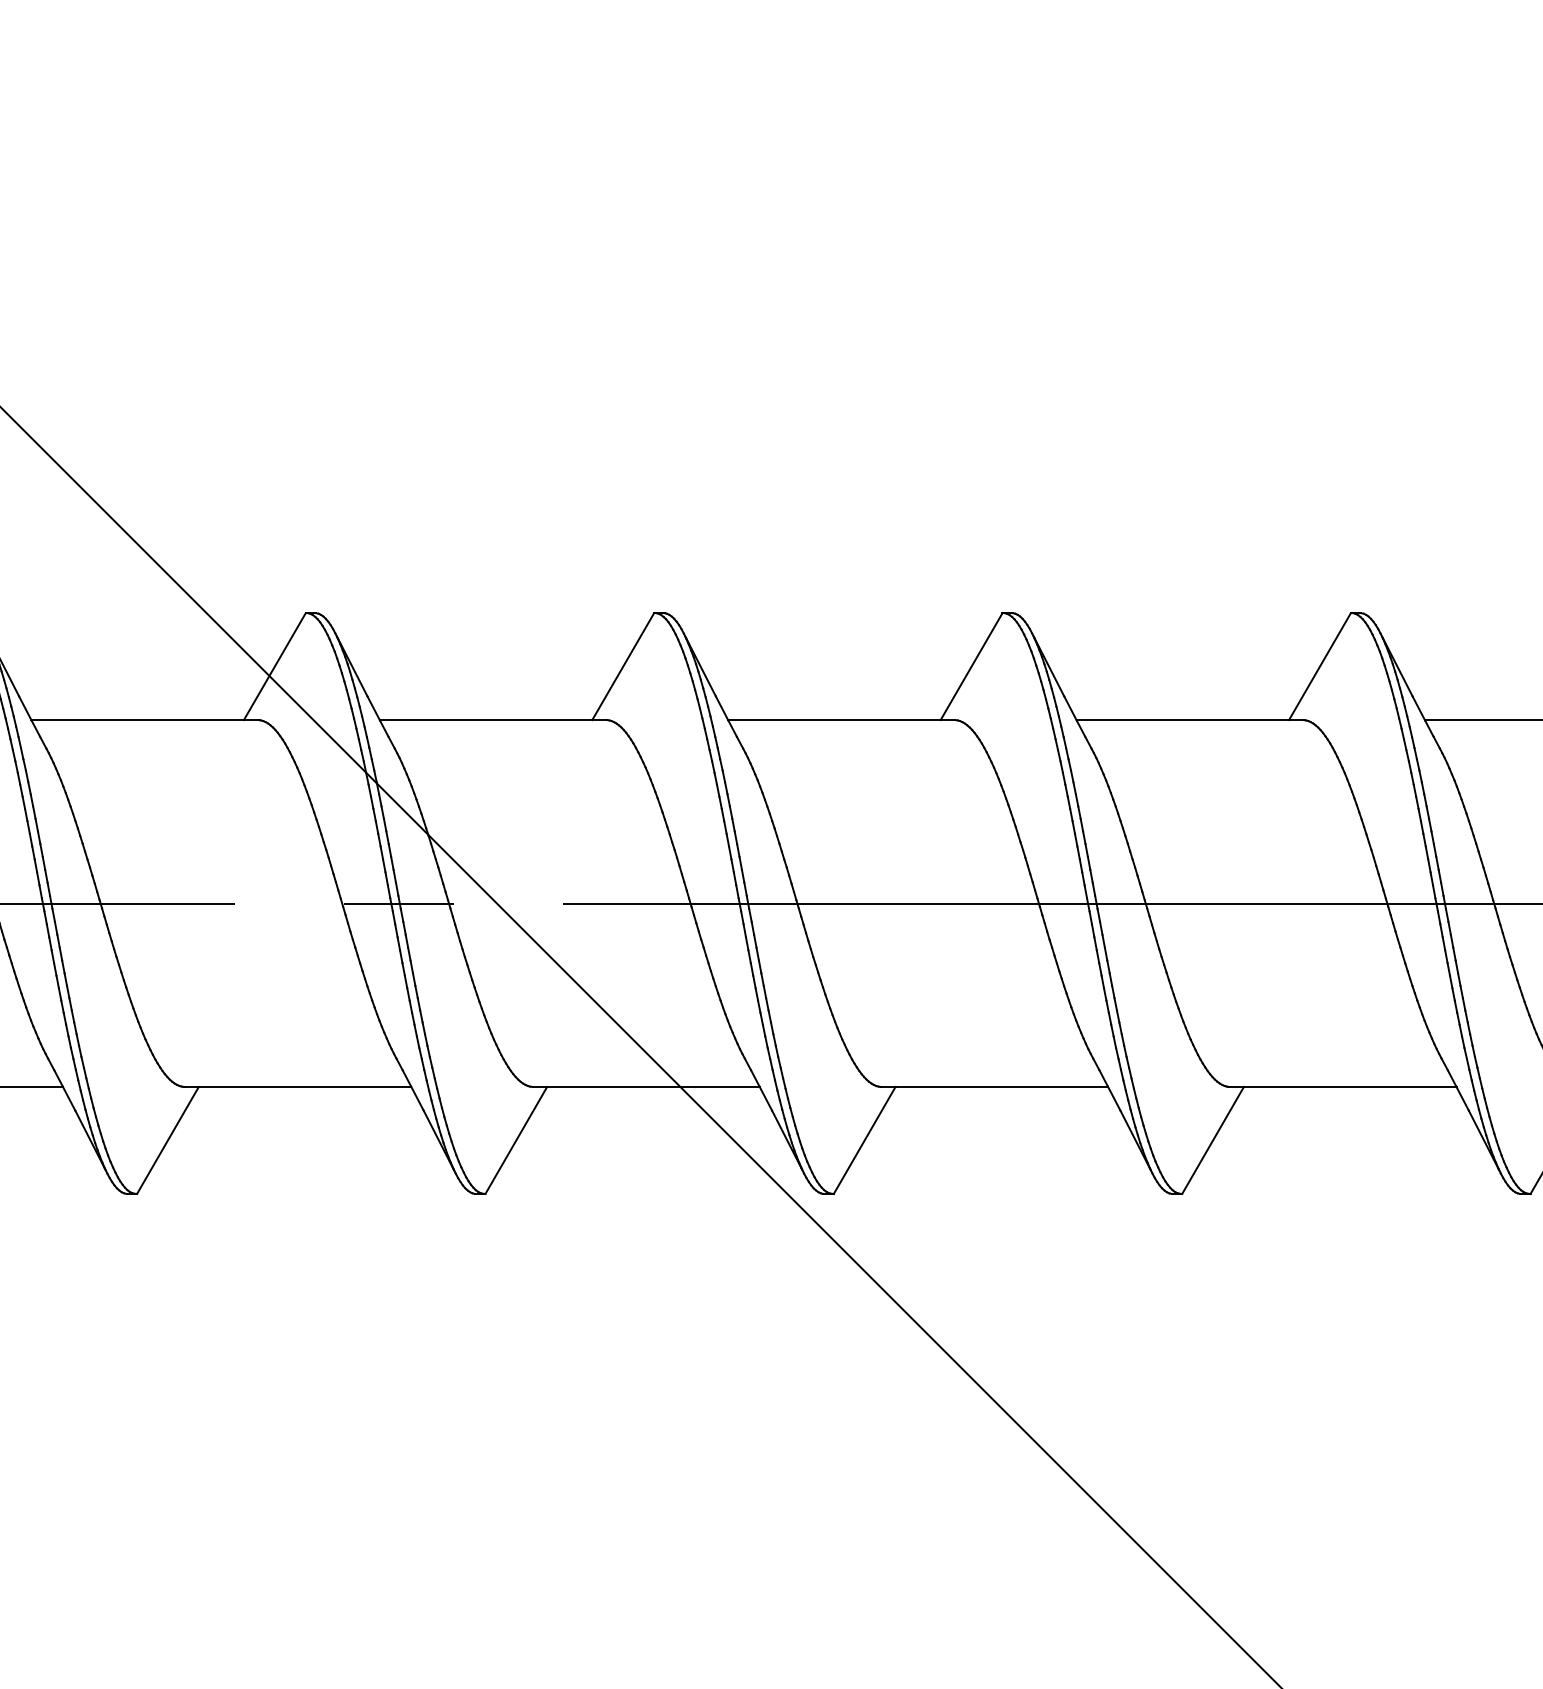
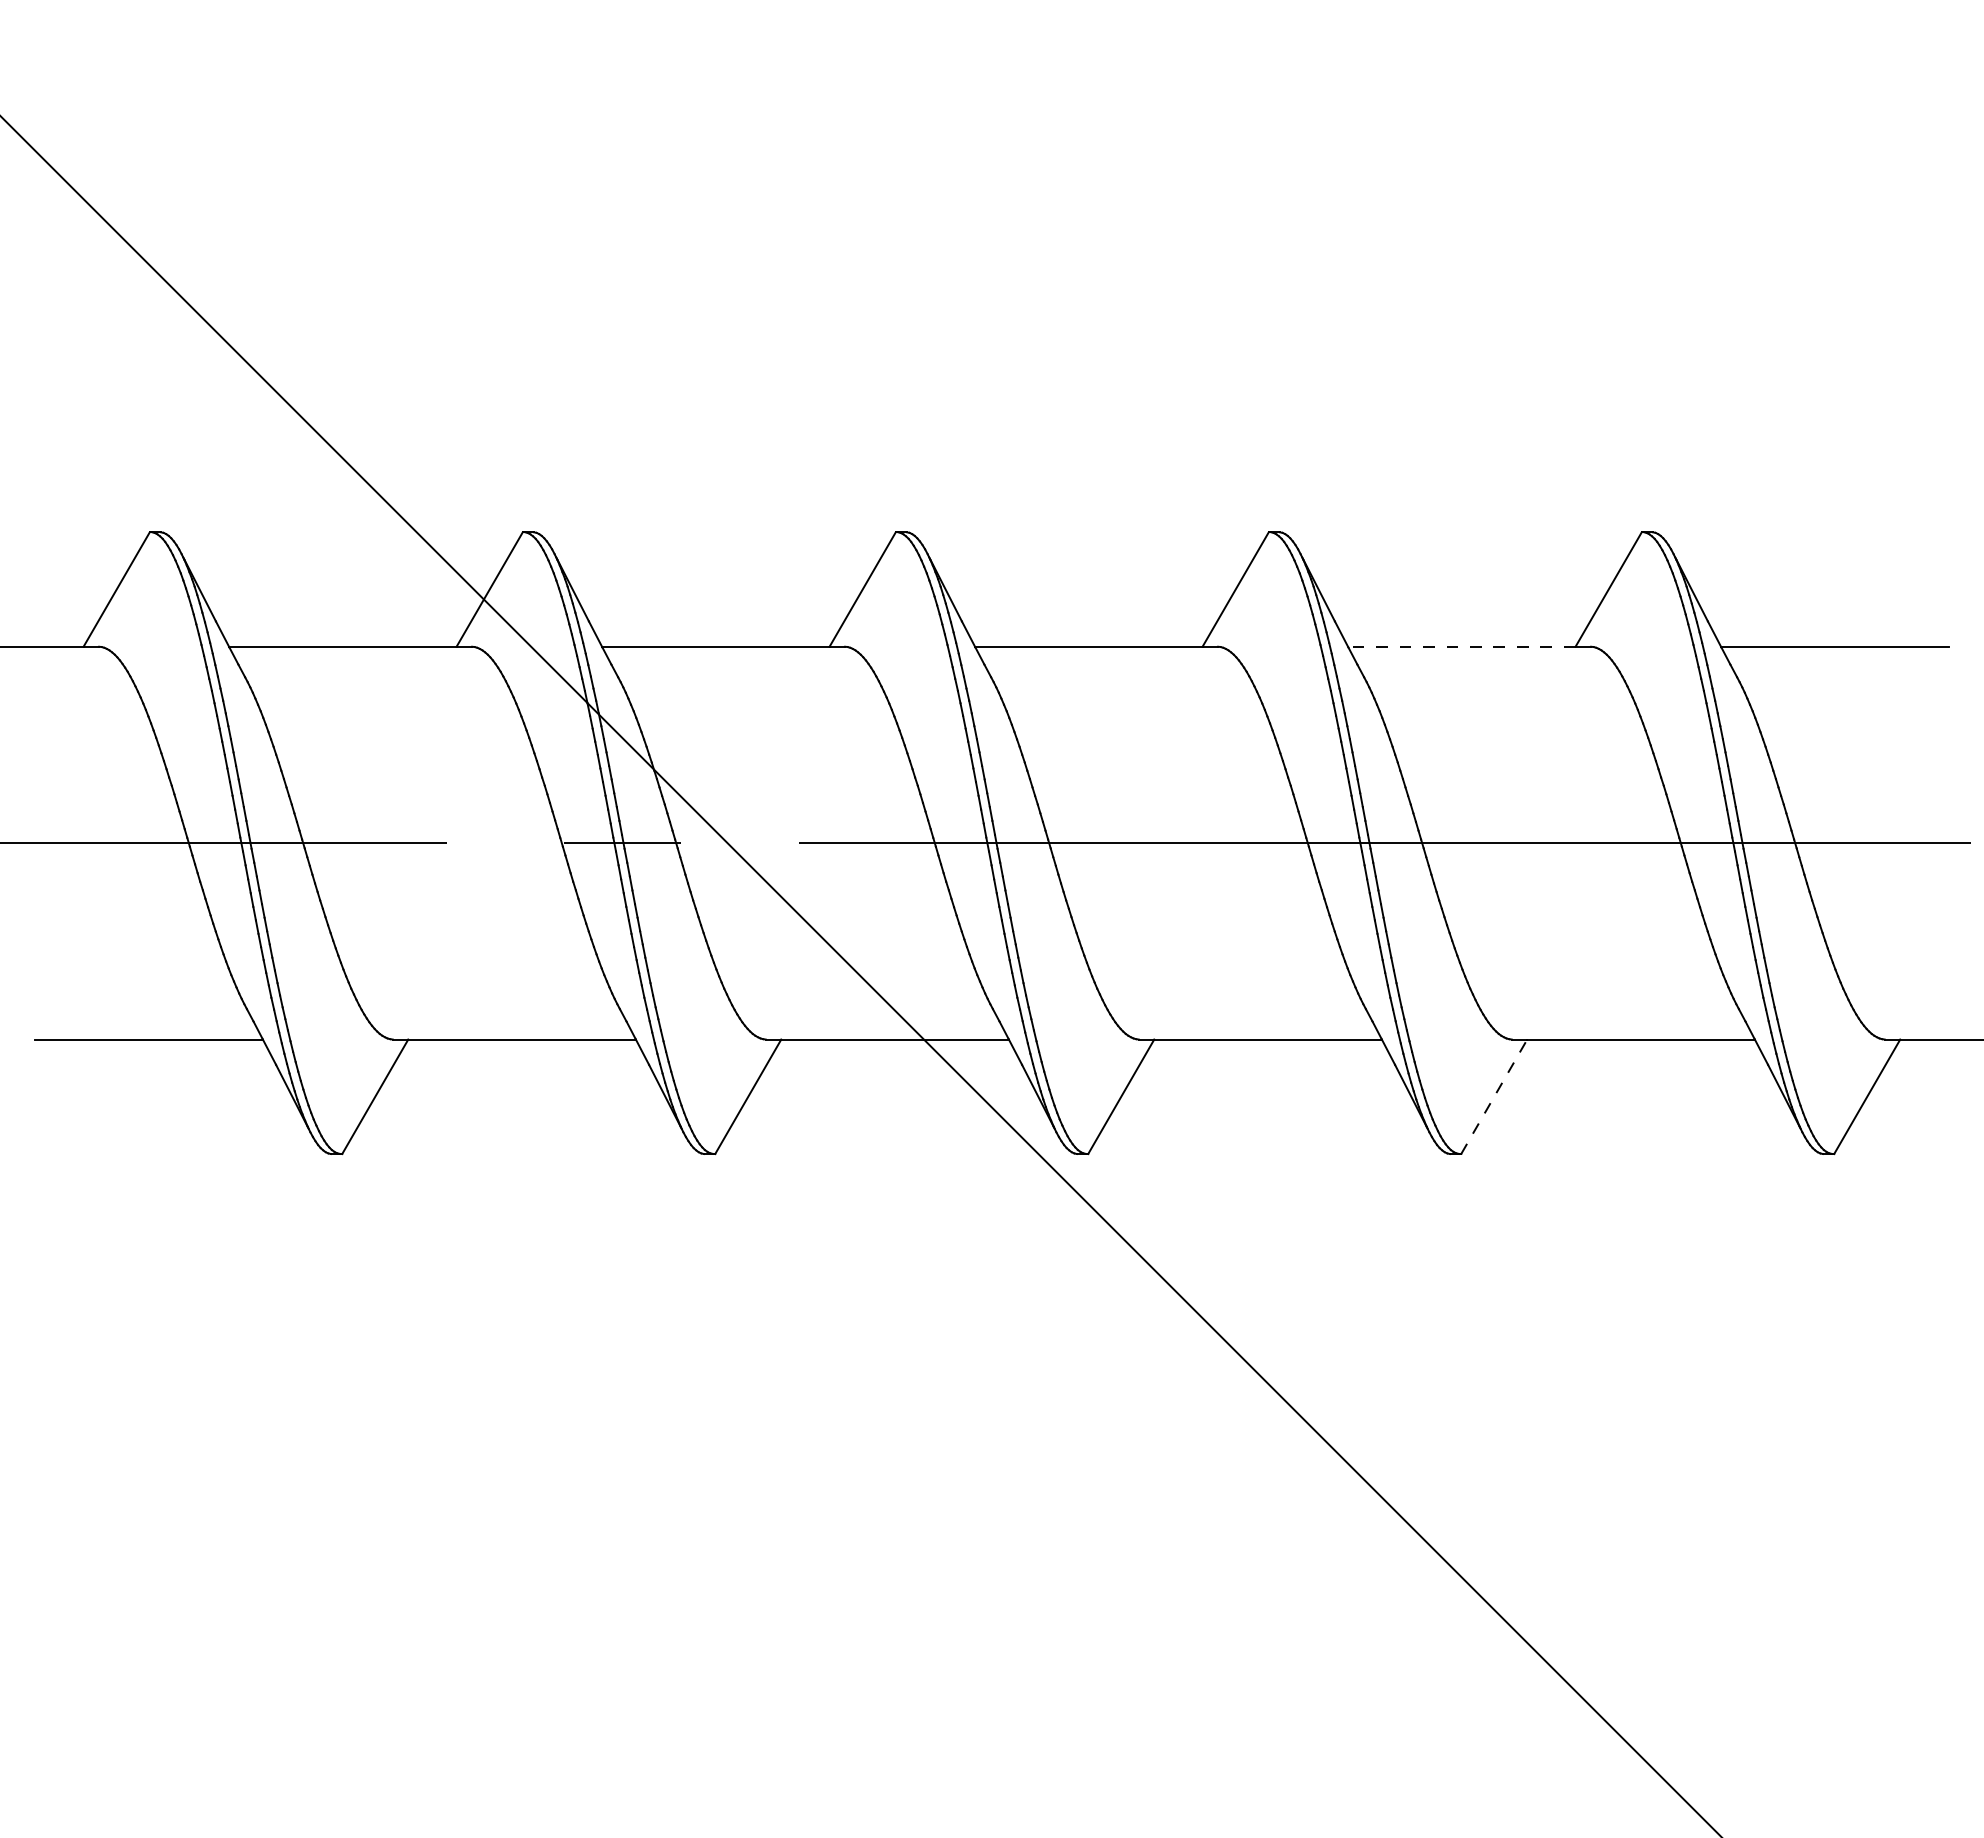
line: (1182, 719) -> (1461, 646), solid -> dashed
line: (1213, 1140) -> (1494, 1096), solid -> dashed

